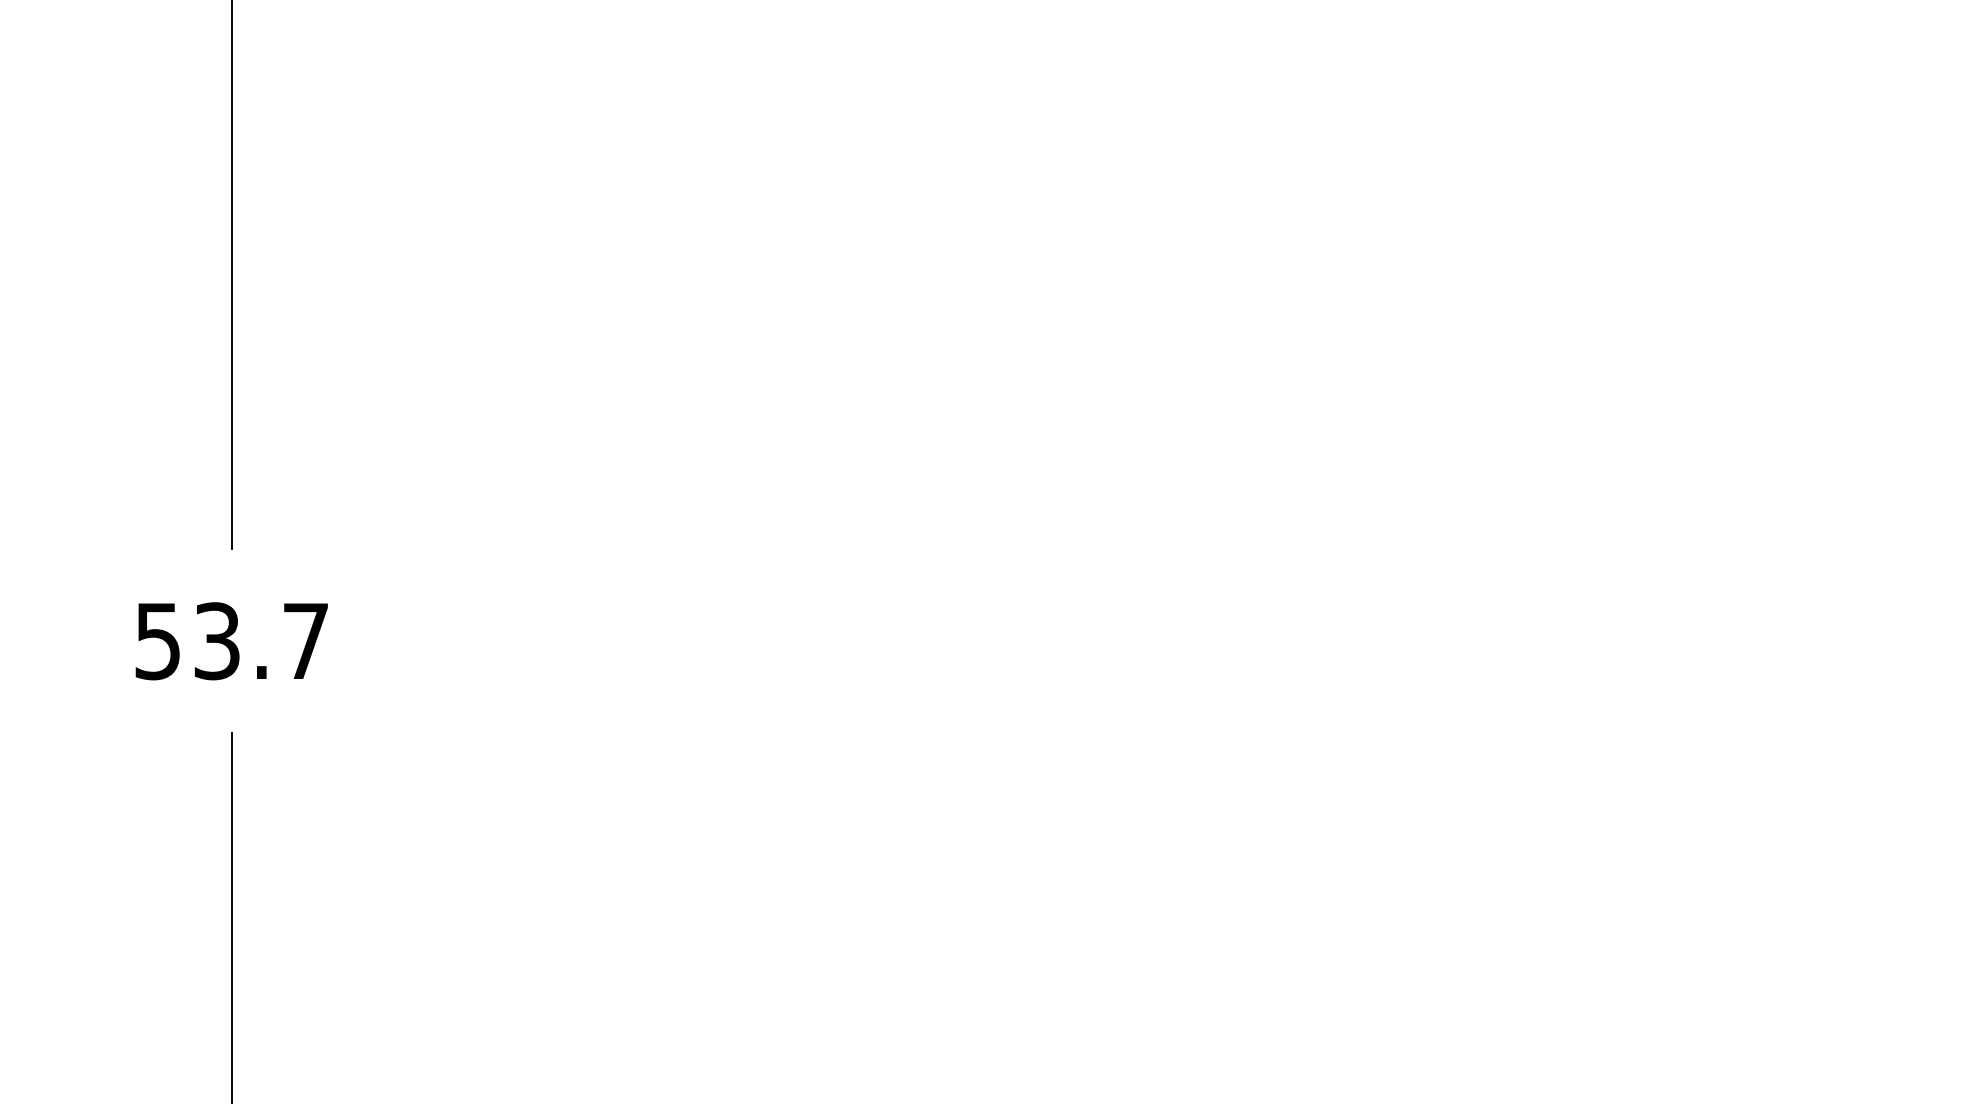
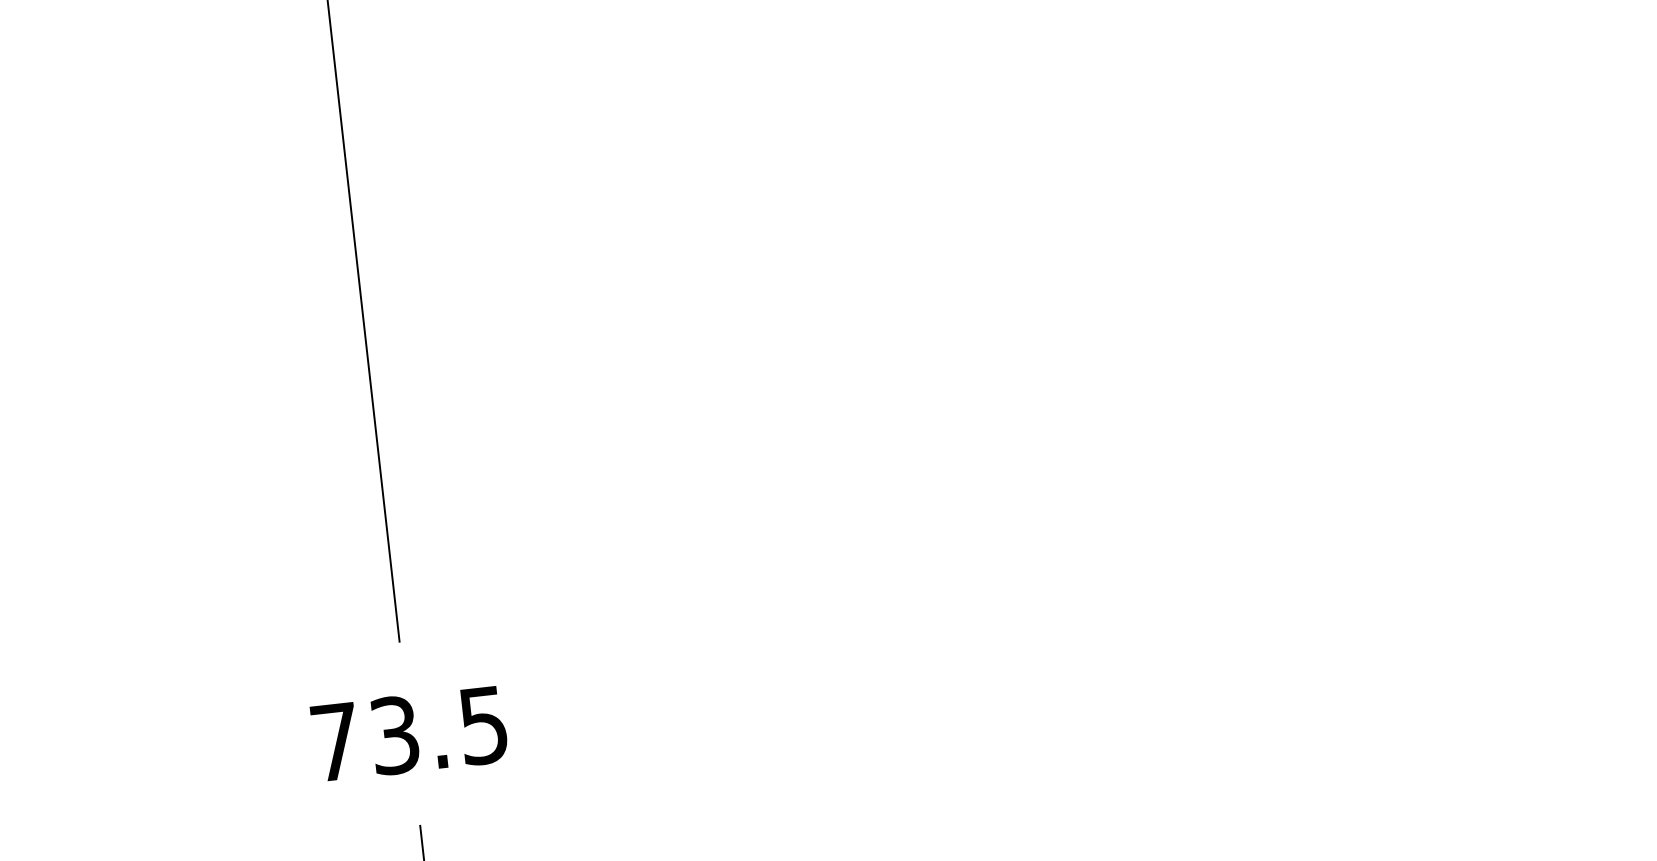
text: (231, 641) -> (409, 734), 53.7 -> 73.5

